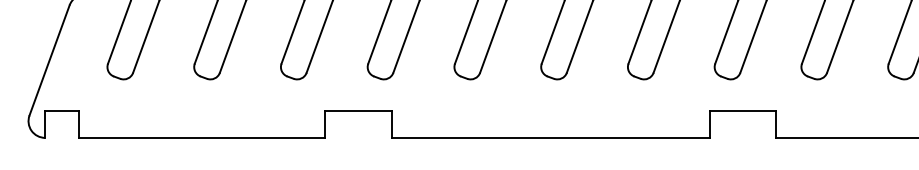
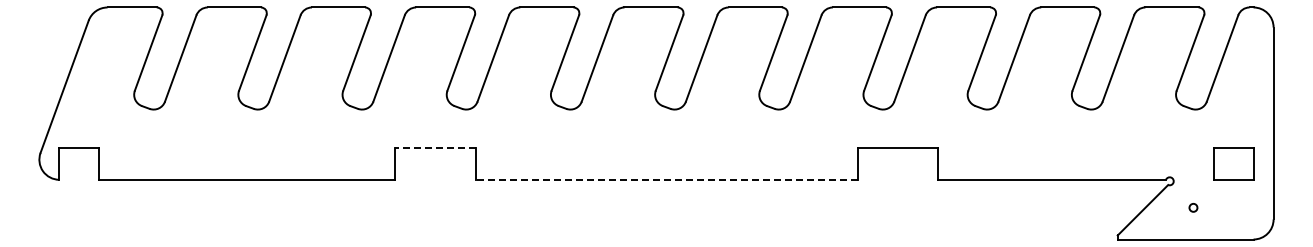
line: (357, 111) -> (434, 147), solid -> dashed
line: (550, 137) -> (666, 179), solid -> dashed

